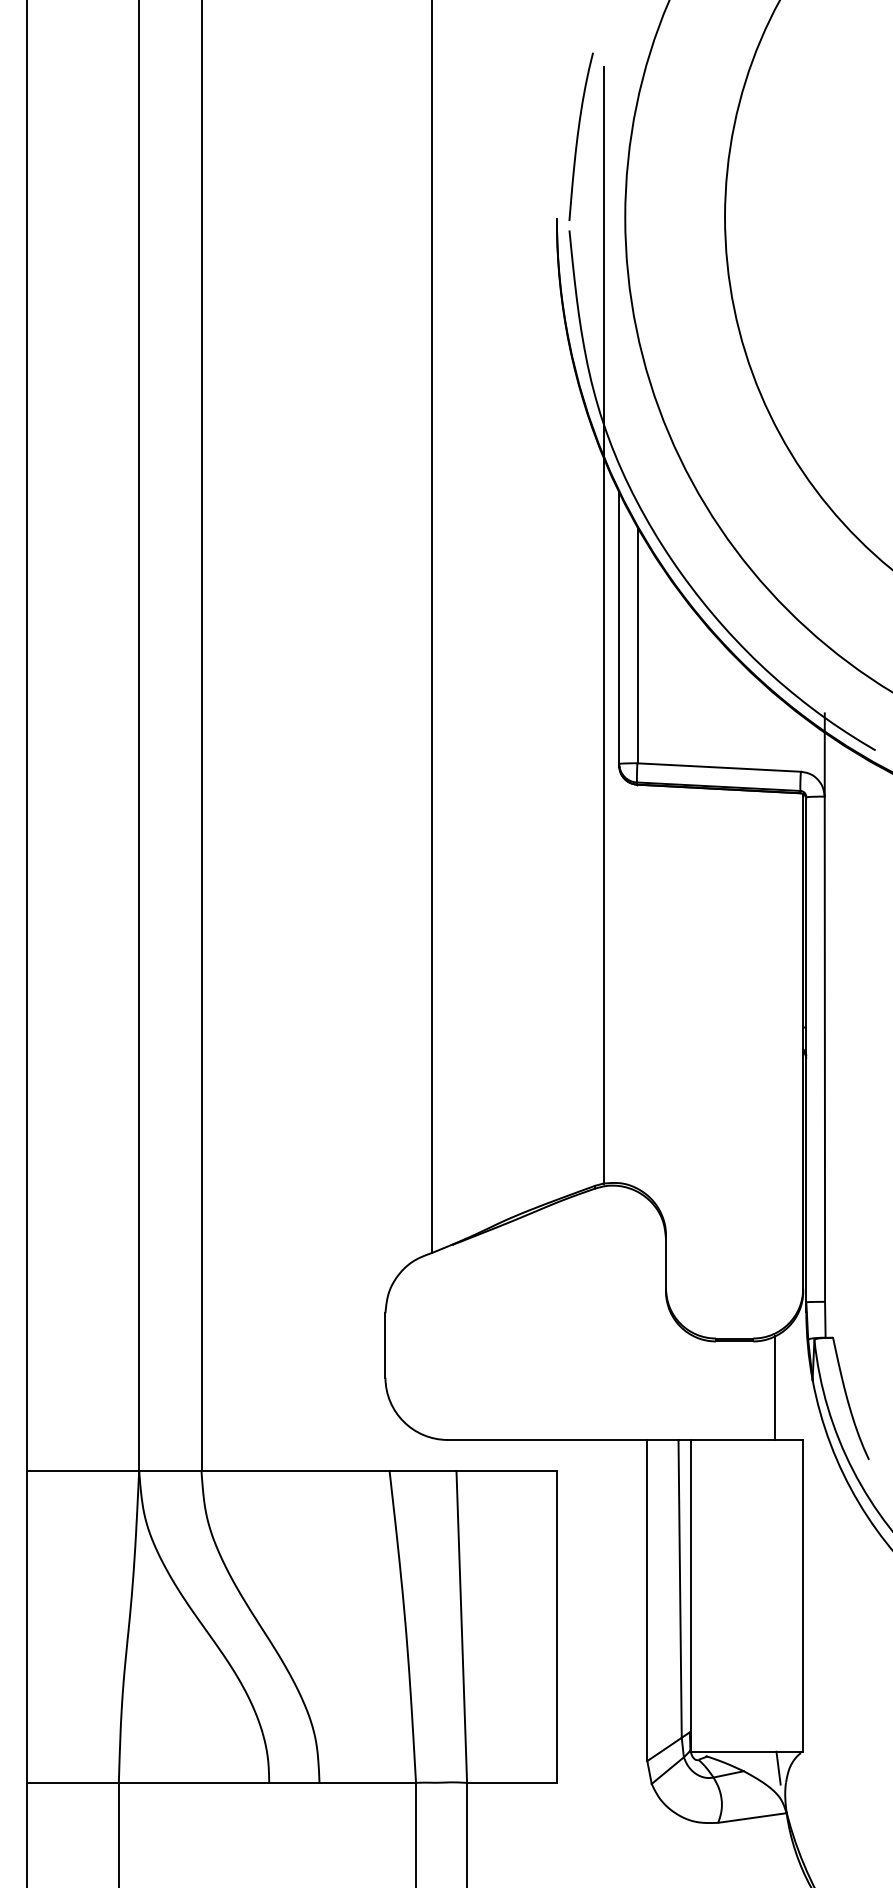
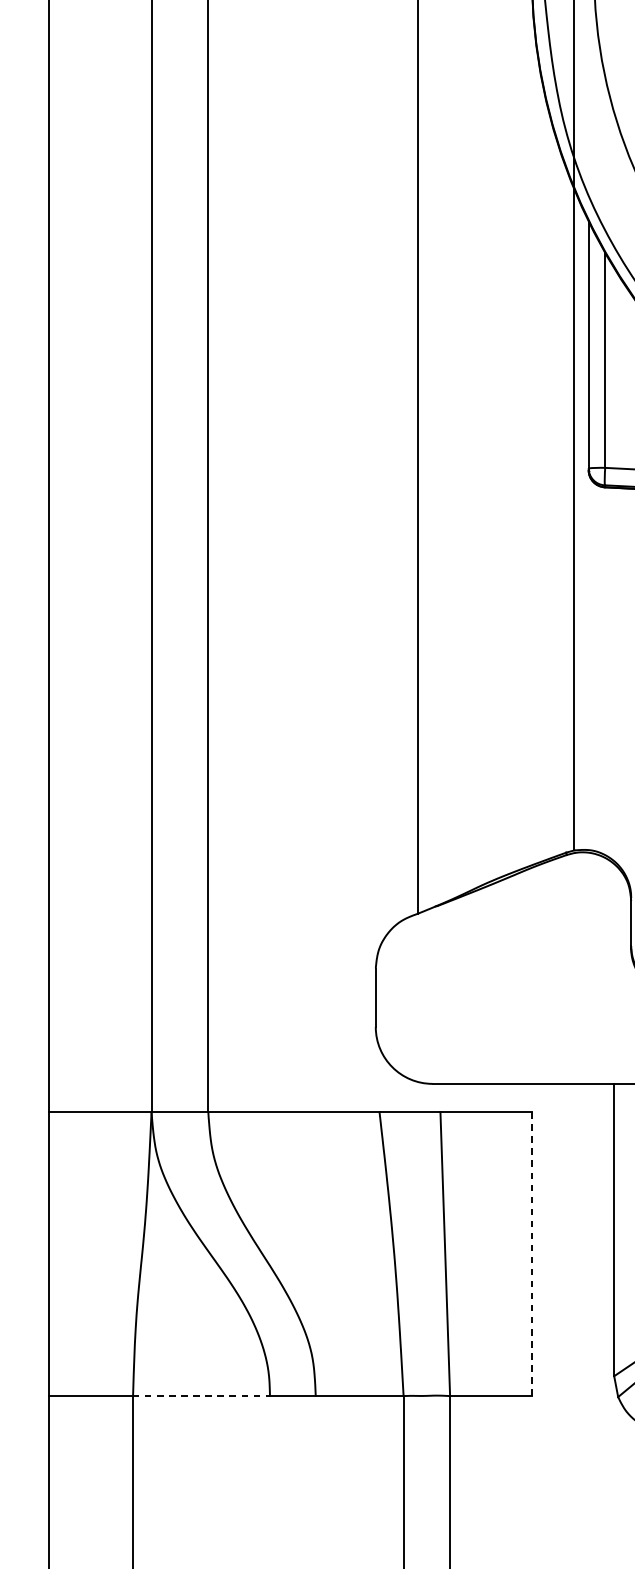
line: (556, 1627) -> (531, 1254), solid -> dashed
line: (194, 1782) -> (201, 1395), solid -> dashed

